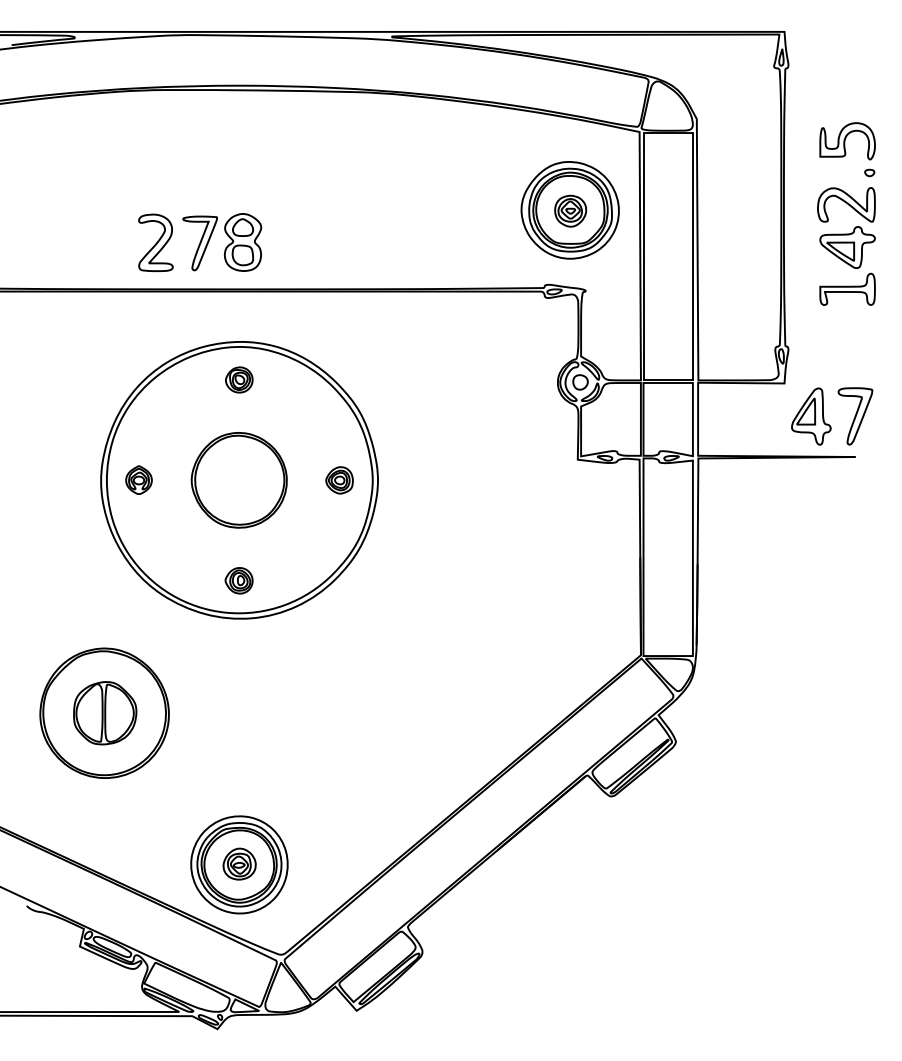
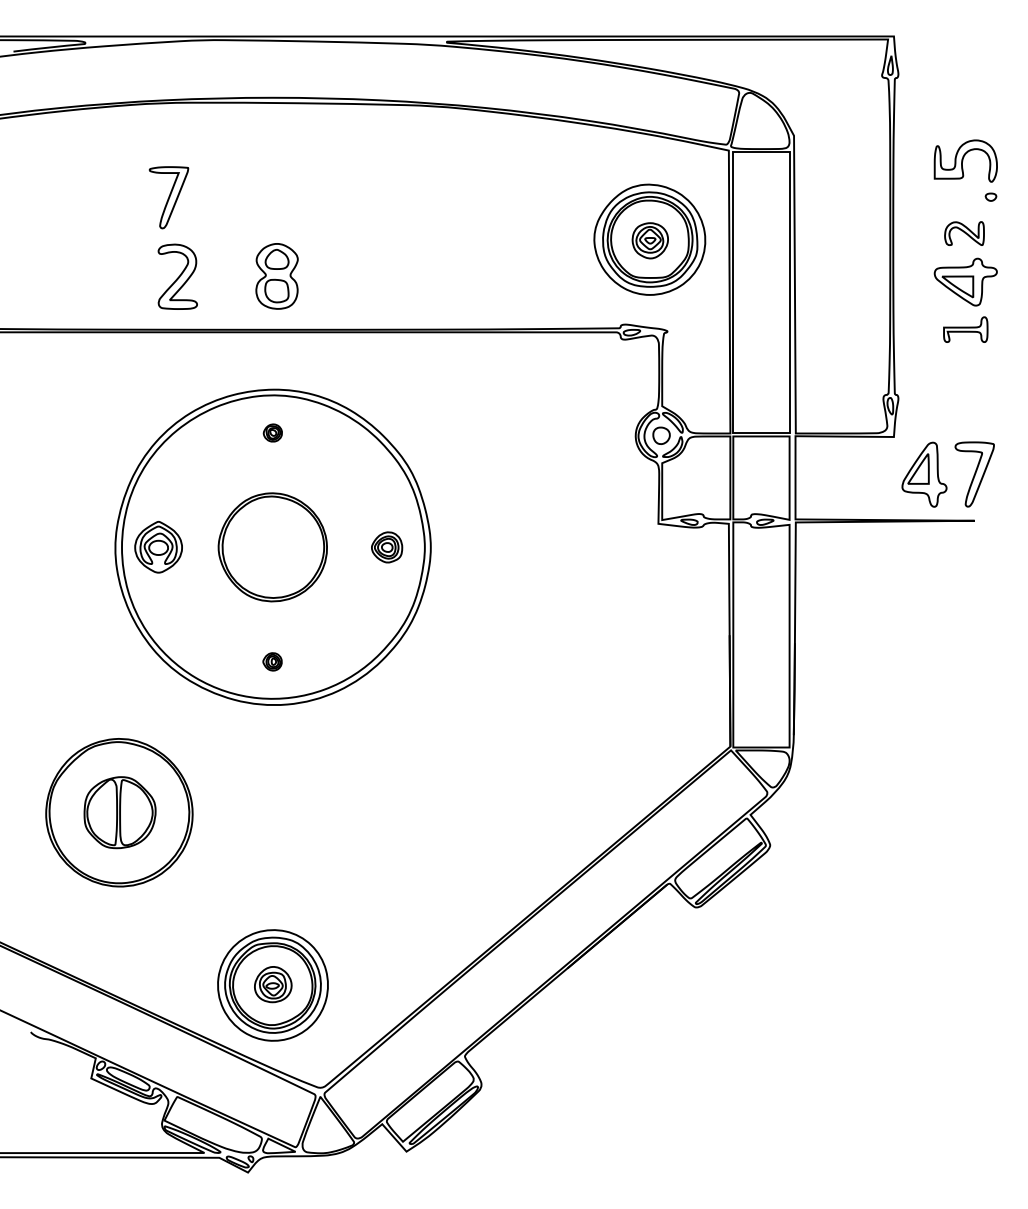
part: (846, 204) -> (964, 233), size x0.6
part: (199, 243) -> (168, 197), moved
part: (847, 288) -> (965, 328), size x0.7
part: (239, 379) -> (273, 432), size x0.6
part: (138, 479) -> (158, 546), size x1.6
part: (238, 580) -> (271, 661), size x0.6

